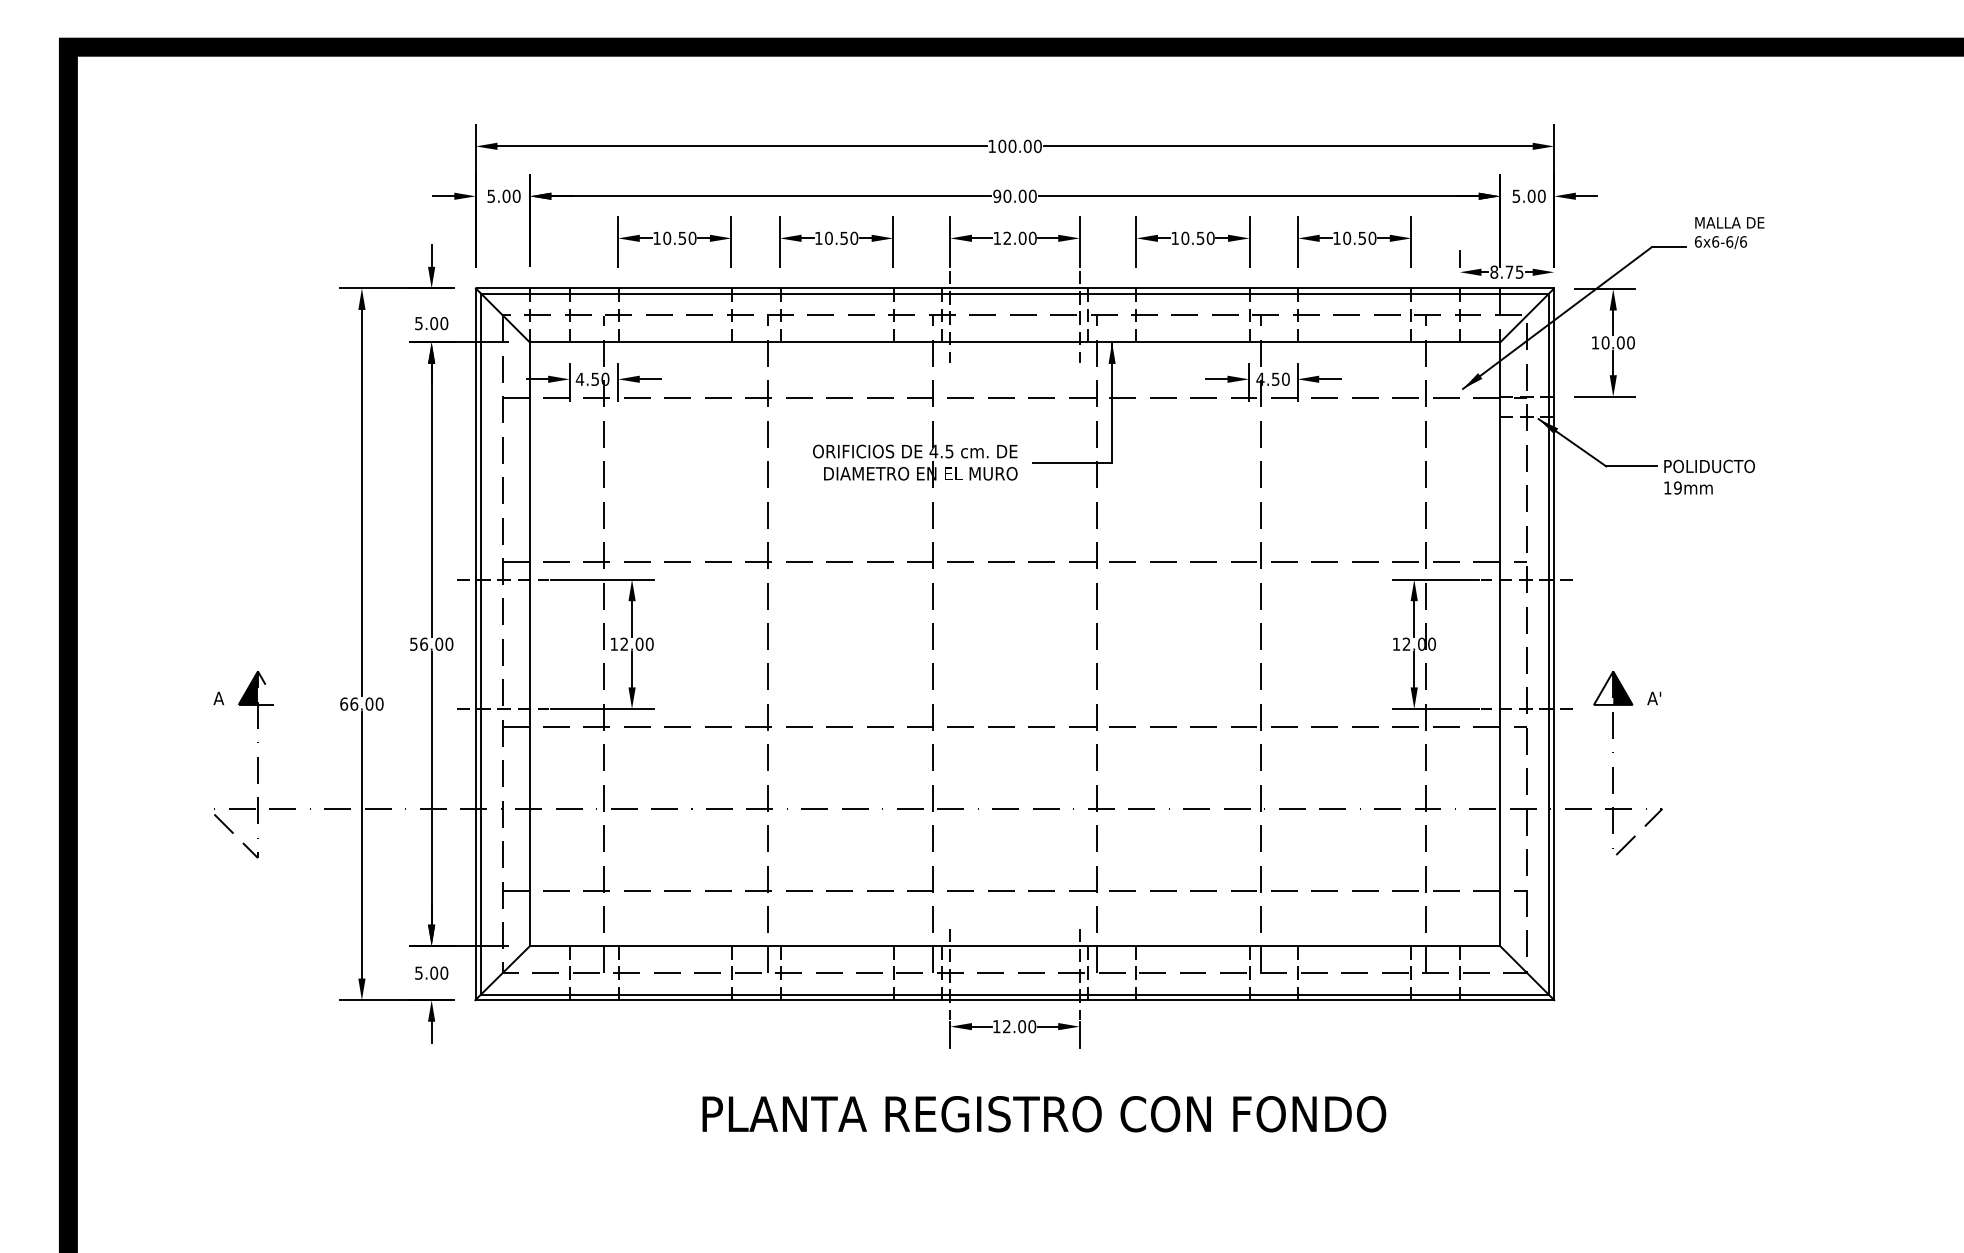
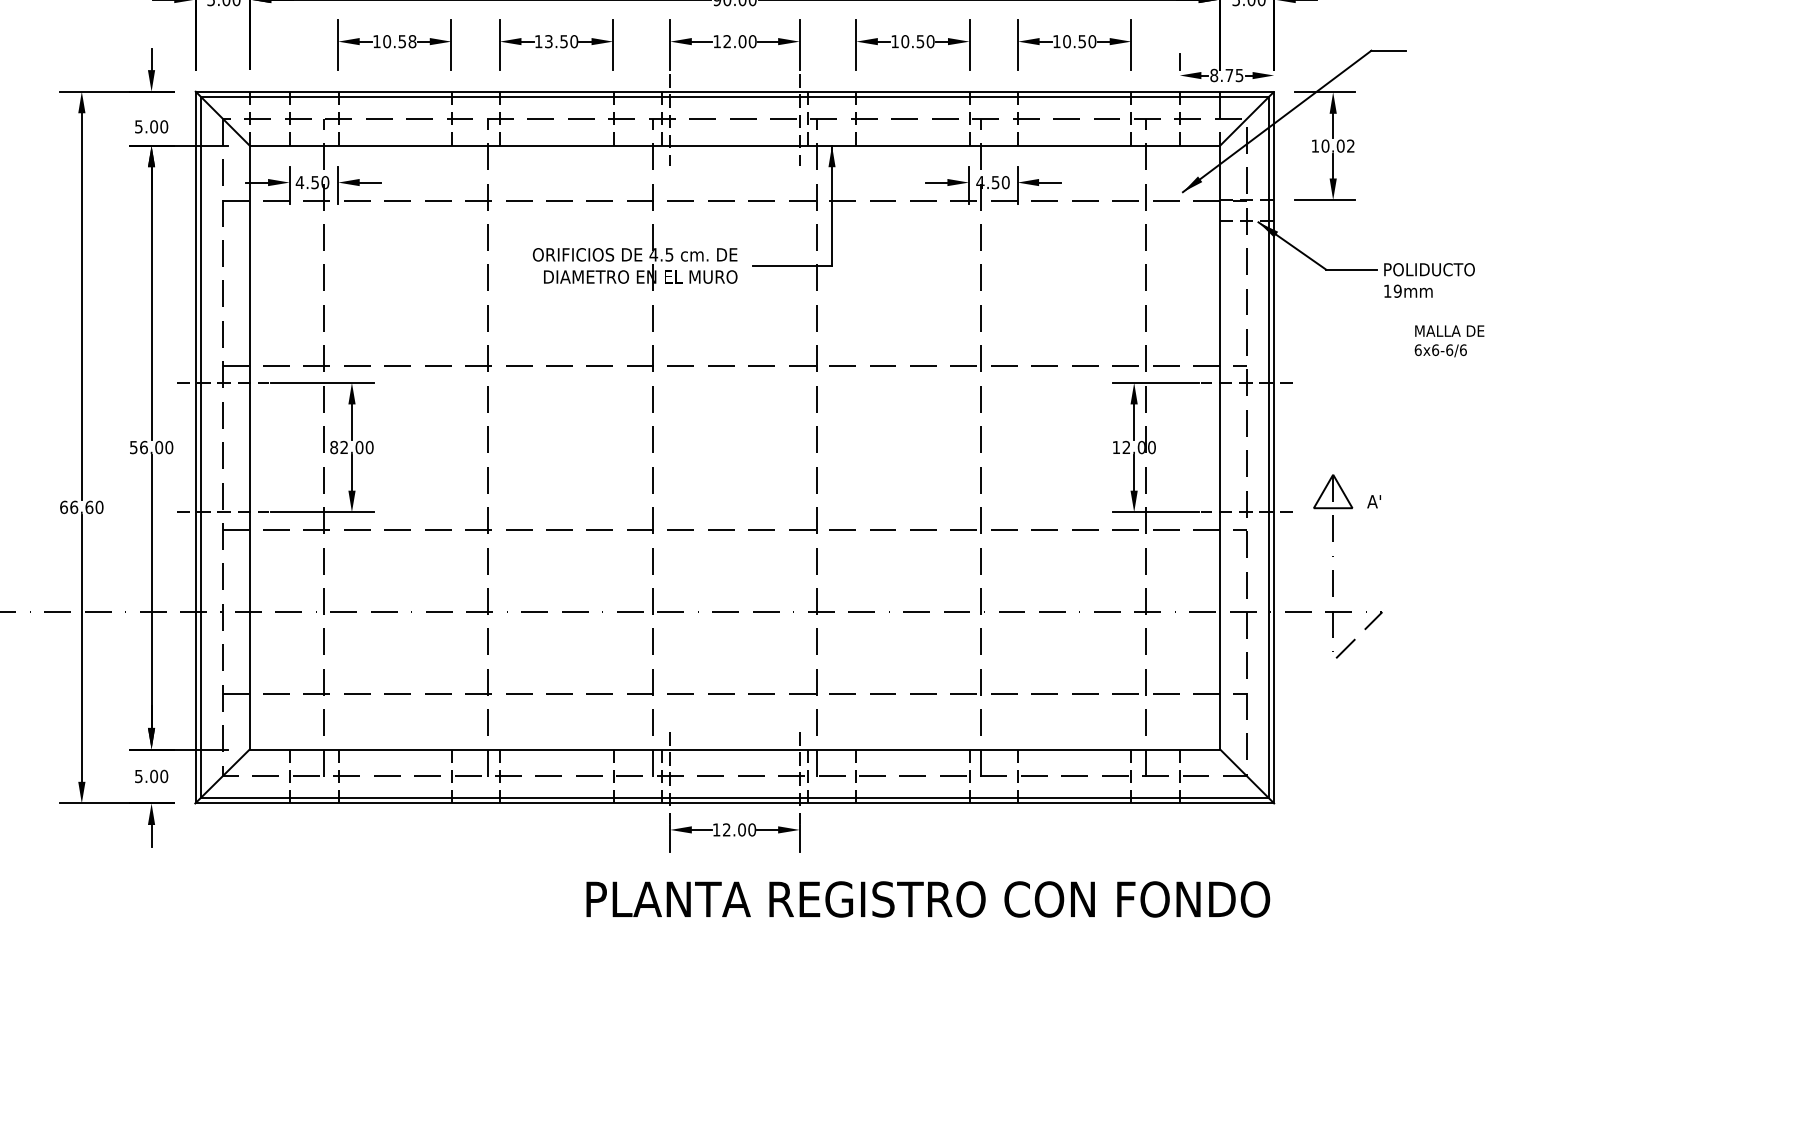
text: (1729, 232) -> (1449, 340), moved
text: (828, 237) -> (548, 40), 10.50 -> 13.50
text: (692, 238) -> (412, 41), 10.50 -> 10.58
text: (1630, 342) -> (1350, 145), 10.00 -> 10.02
text: (614, 643) -> (334, 446), 12.00 -> 82.00
fill: (1622, 687) -> (1342, 490), removed
text: (369, 703) -> (89, 506), 66.00 -> 66.60
text: (1044, 1114) -> (928, 899), moved

